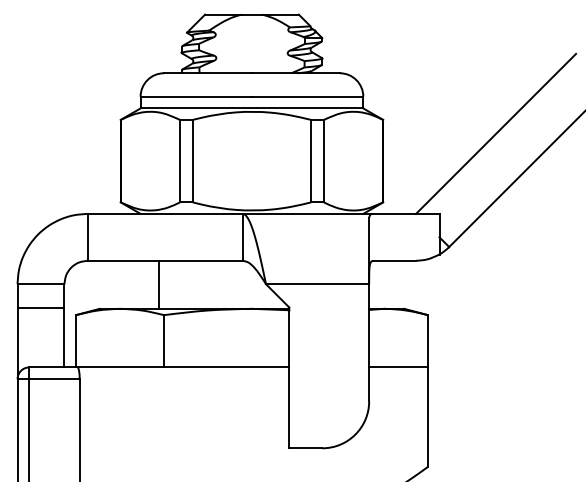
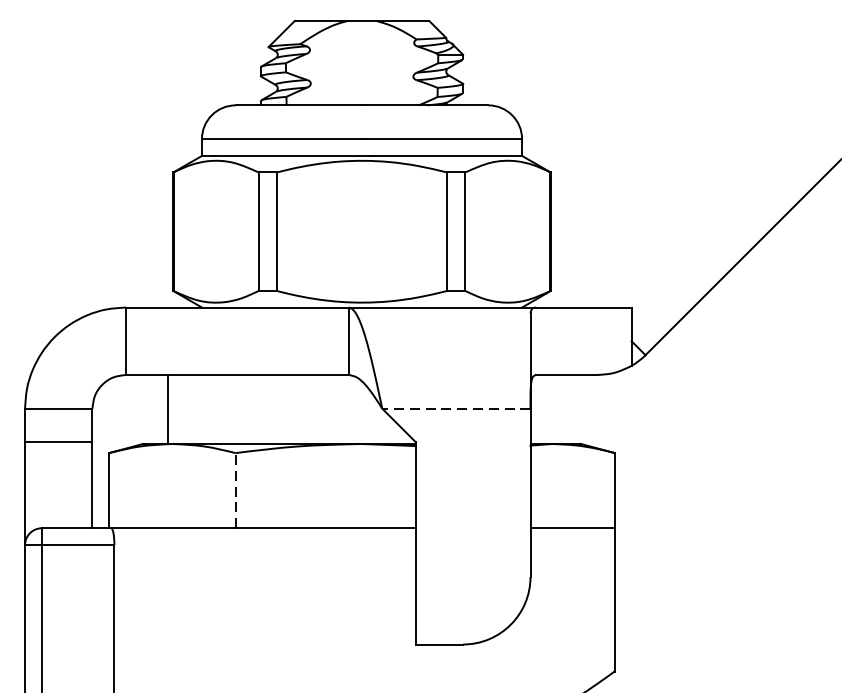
line: (496, 133) -> (713, 191), removed
line: (158, 284) -> (167, 409), moved
line: (317, 284) -> (456, 409), solid -> dashed
line: (164, 340) -> (236, 489), solid -> dashed

